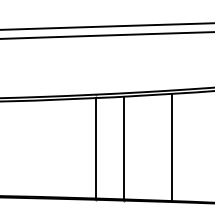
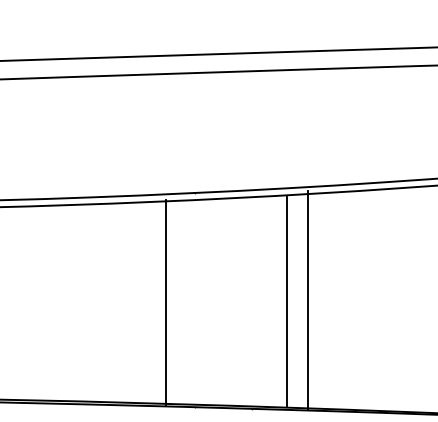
line: (123, 147) -> (286, 300), moved
line: (172, 147) -> (308, 300), moved
line: (95, 148) -> (166, 302), moved

